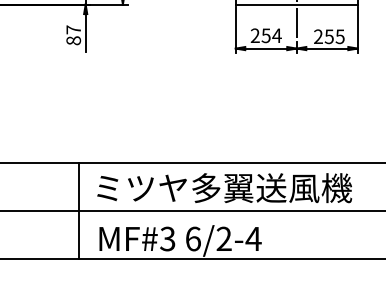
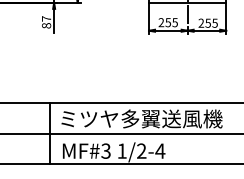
text: (277, 35) -> (175, 22), 254 -> 255
text: (192, 237) -> (121, 150), 6/2-4 -> 1/2-4

